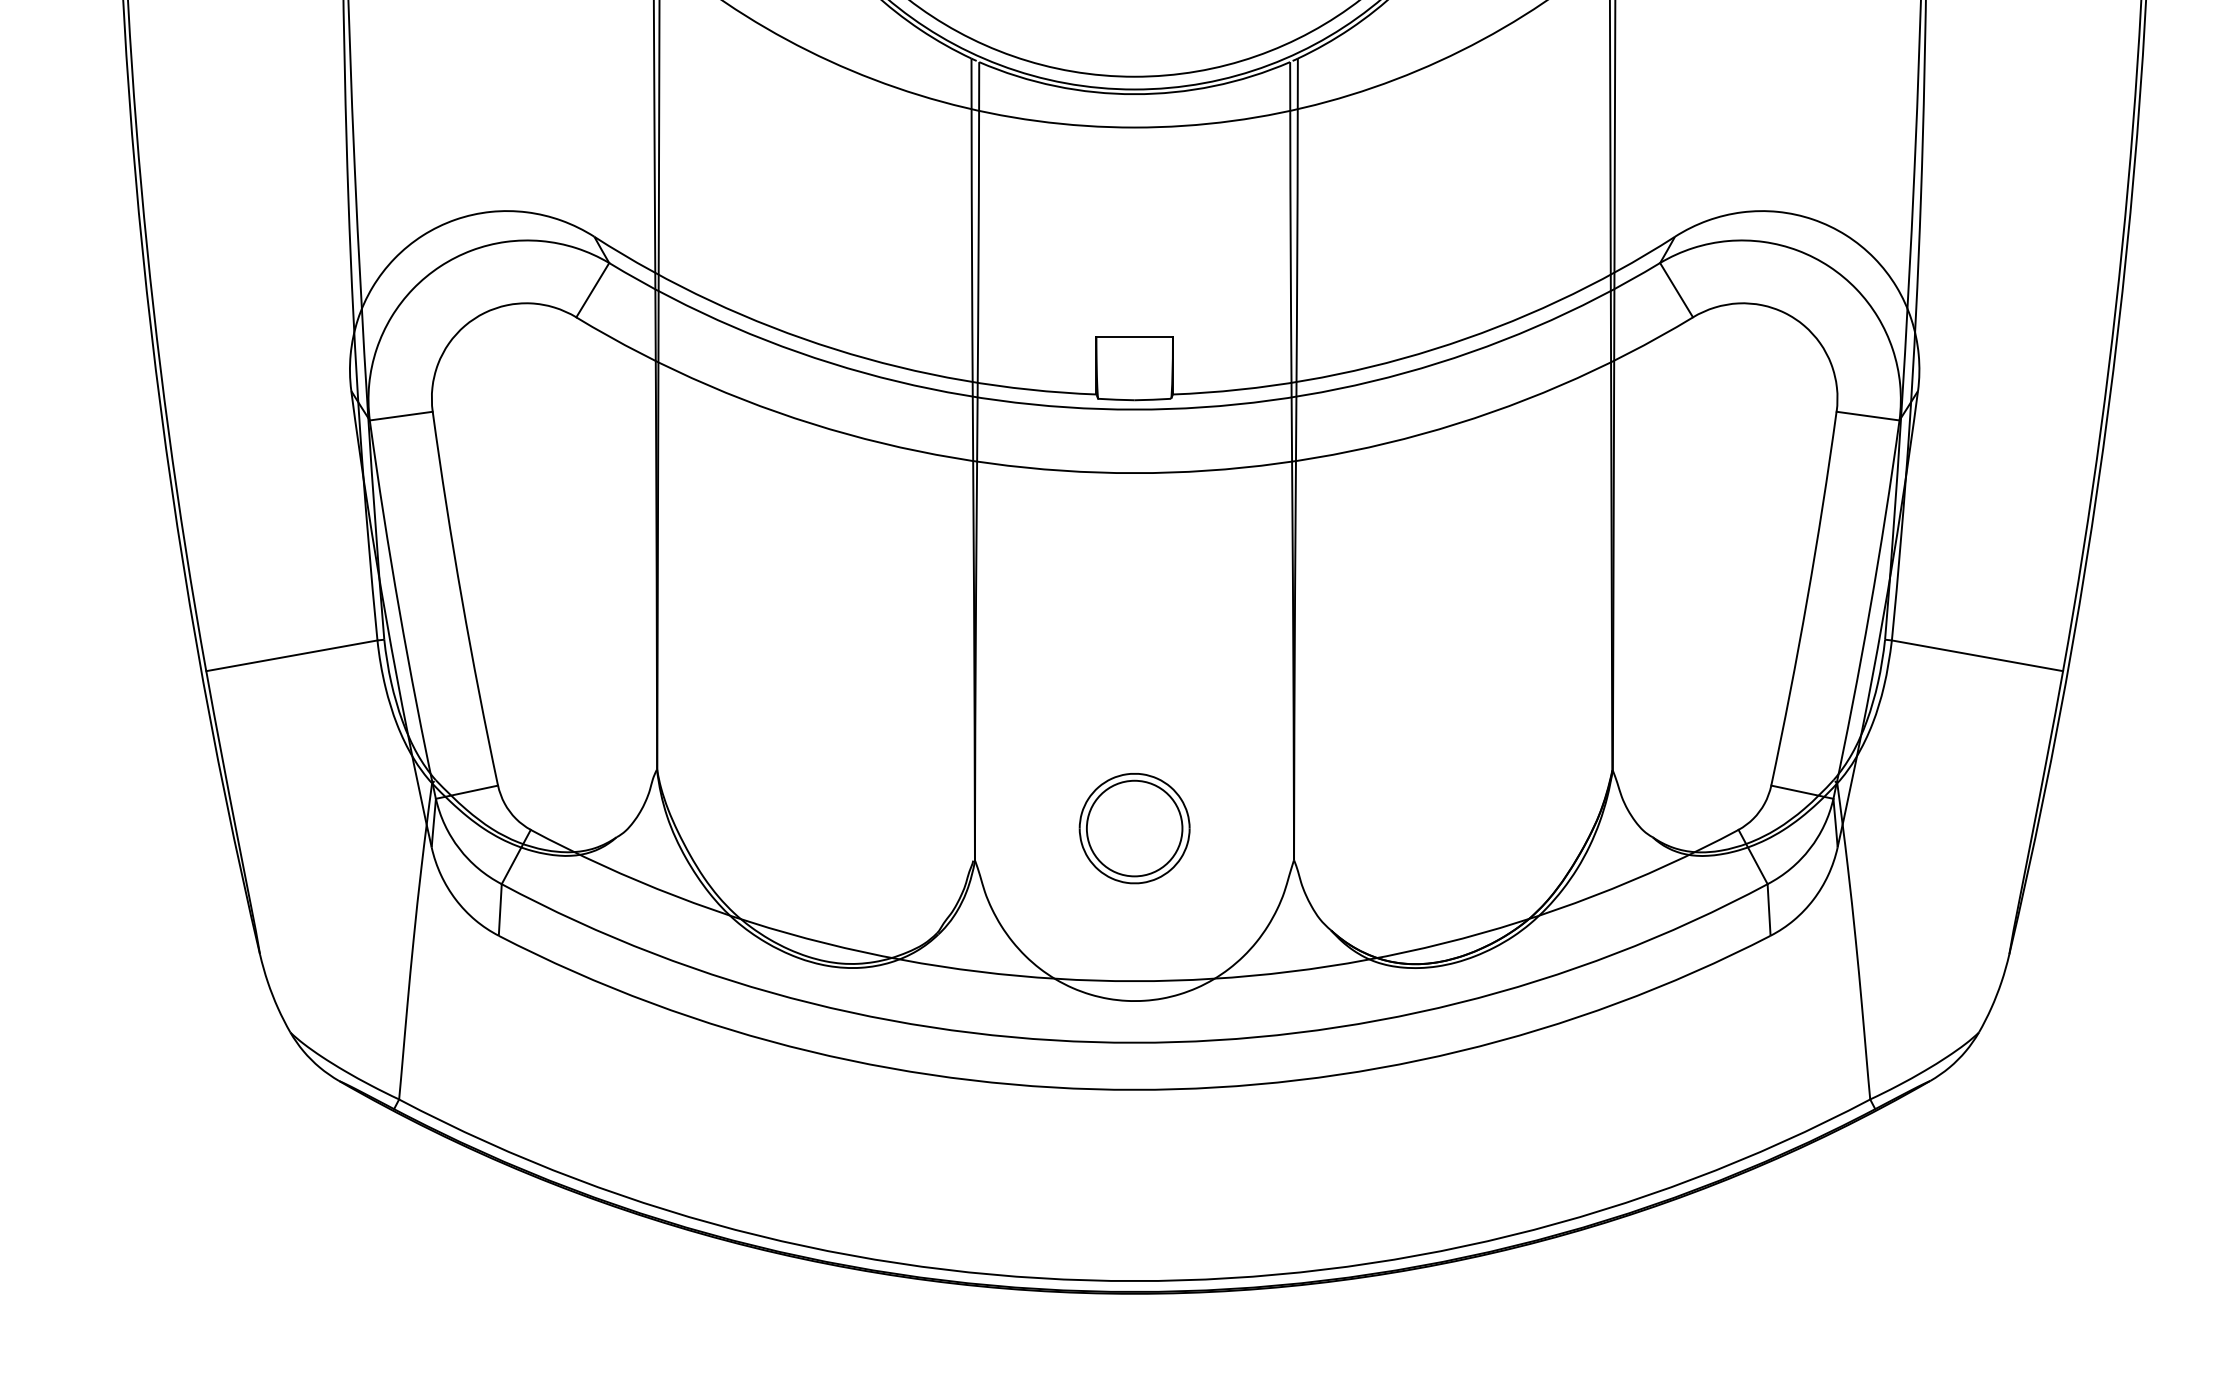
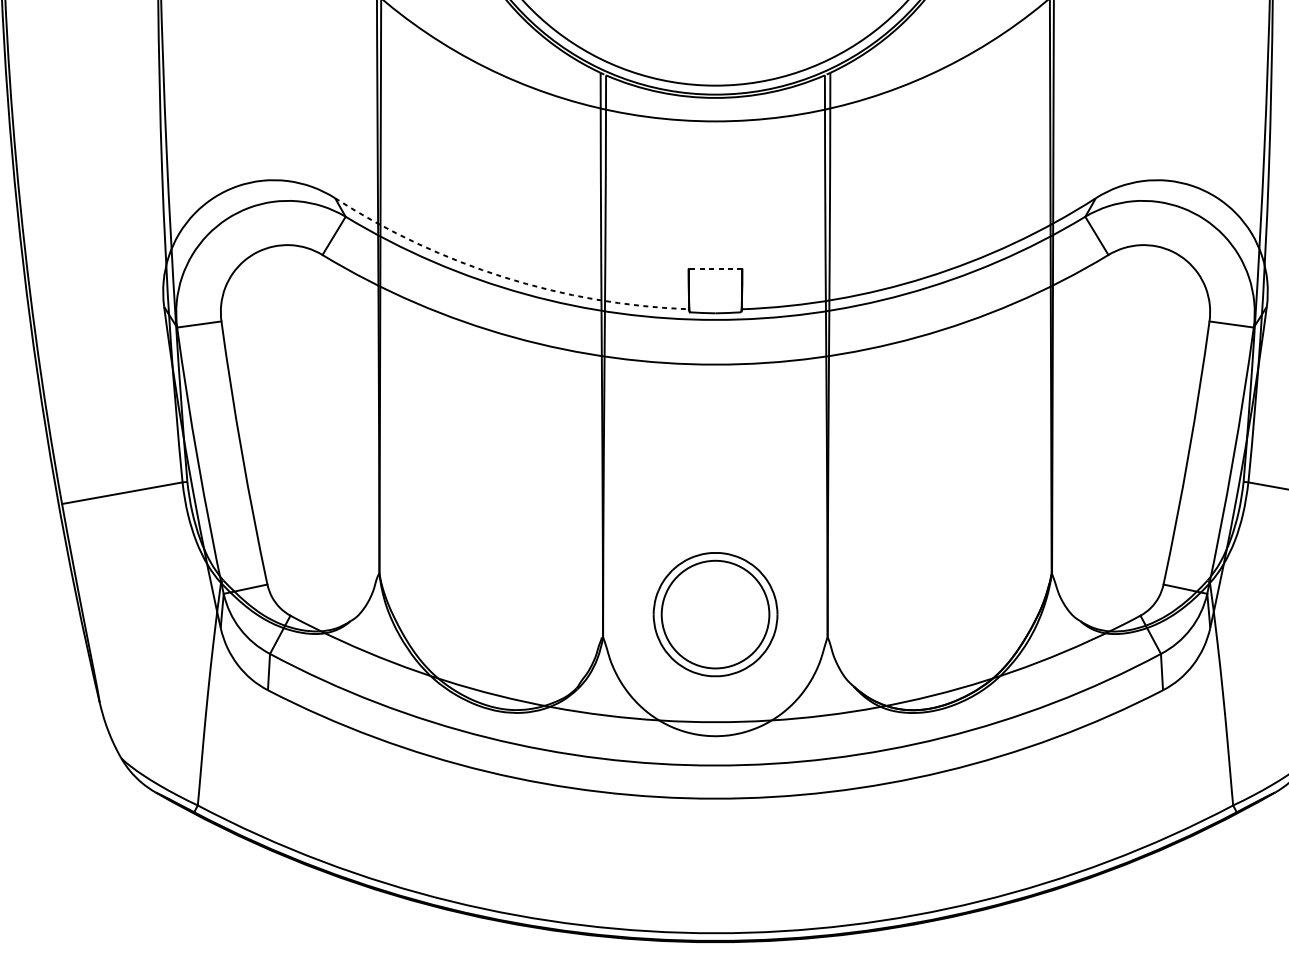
line: (1134, 336) -> (715, 268), solid -> dashed
arc: (834, 349) -> (504, 277), solid -> dashed
part: (1134, 828) -> (715, 614), size x1.6

